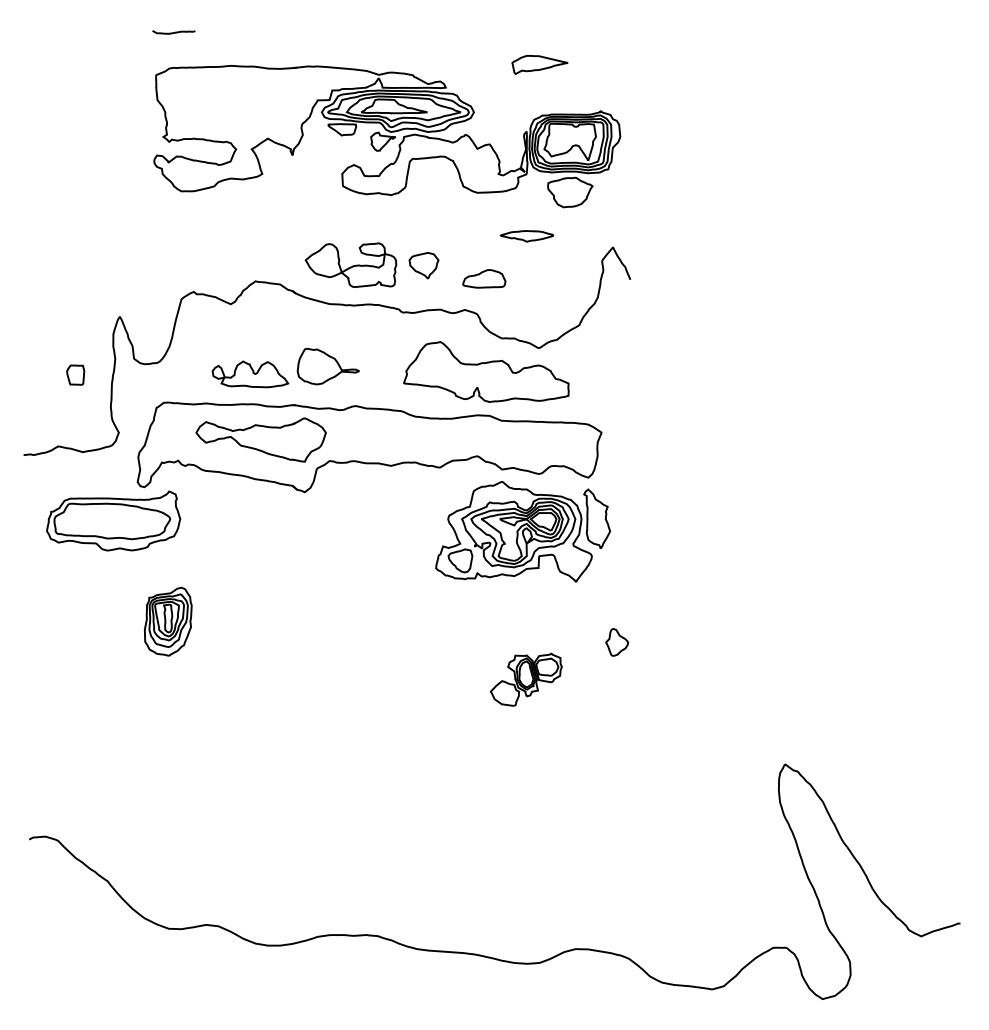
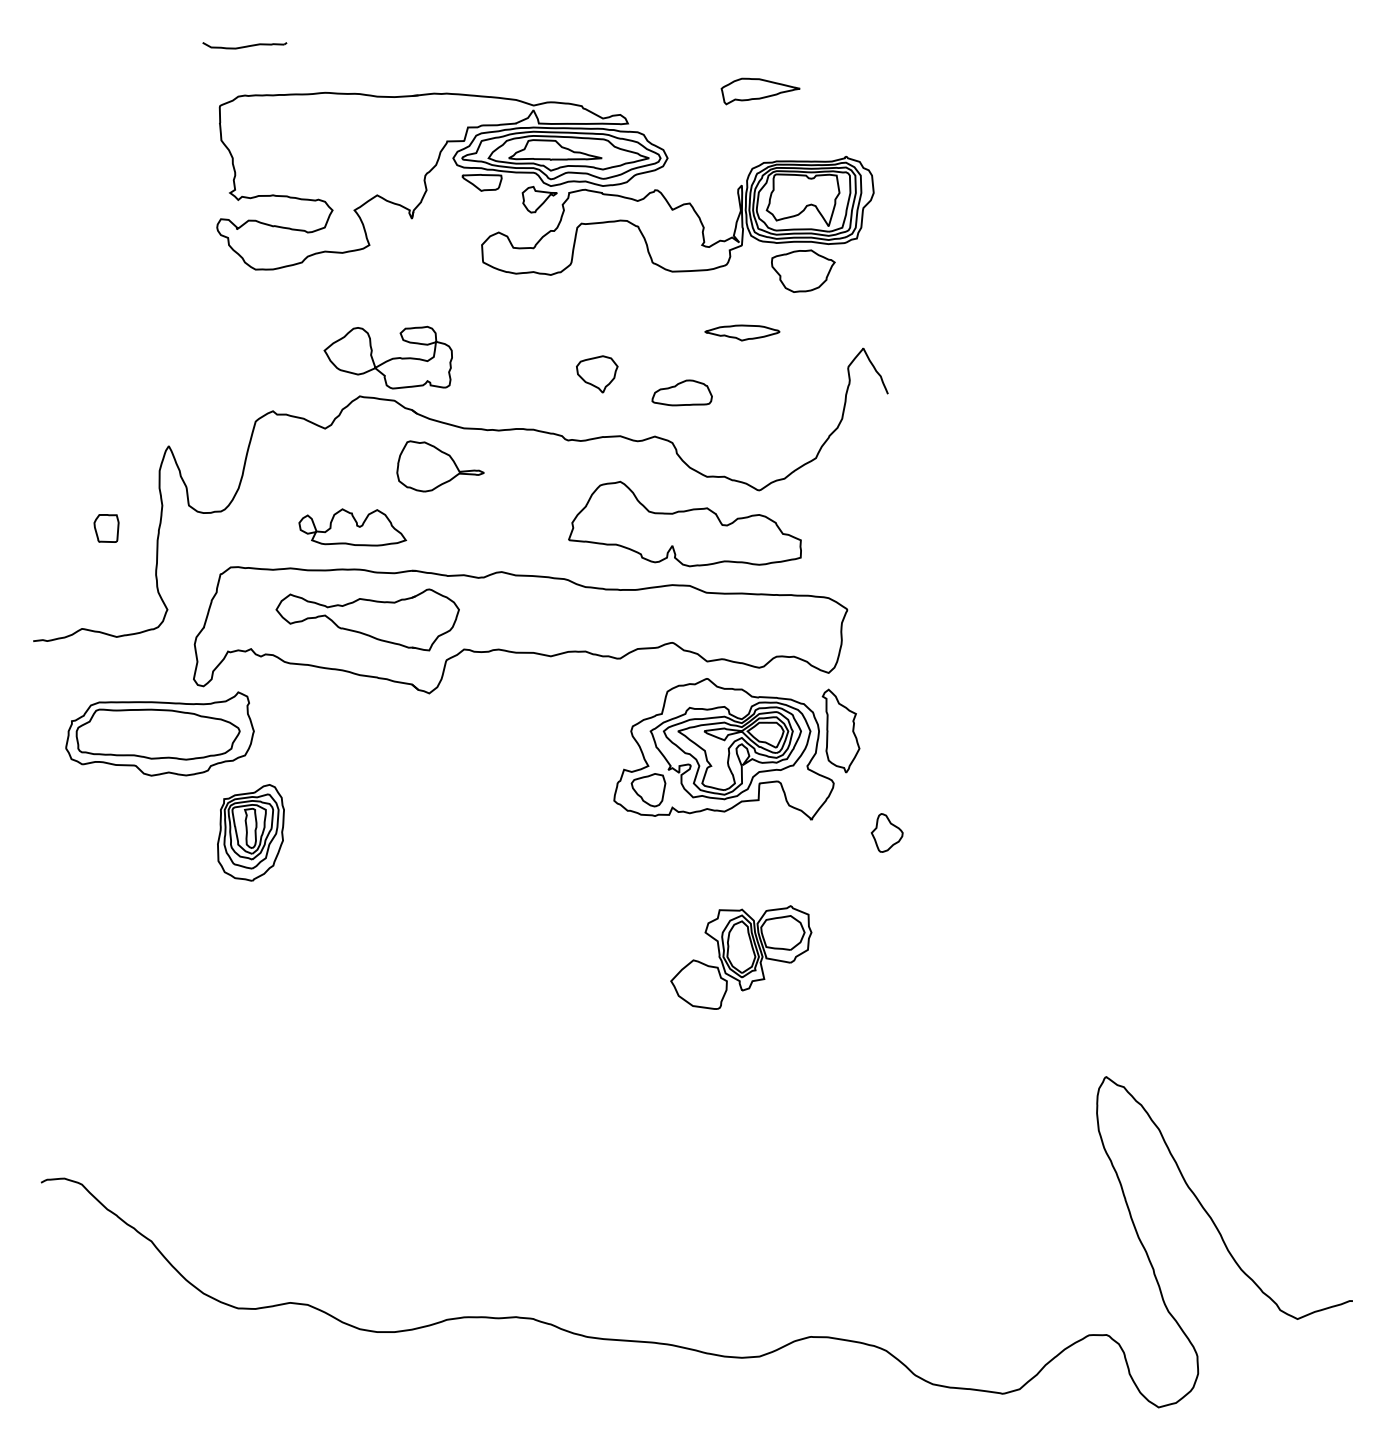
part: (173, 32) -> (244, 45), size x1.4
part: (350, 265) -> (387, 357), moved
part: (328, 366) -> (440, 466), moved
part: (167, 621) -> (250, 832), moved
part: (616, 642) -> (886, 832), moved
part: (526, 679) -> (741, 957), size x1.4

